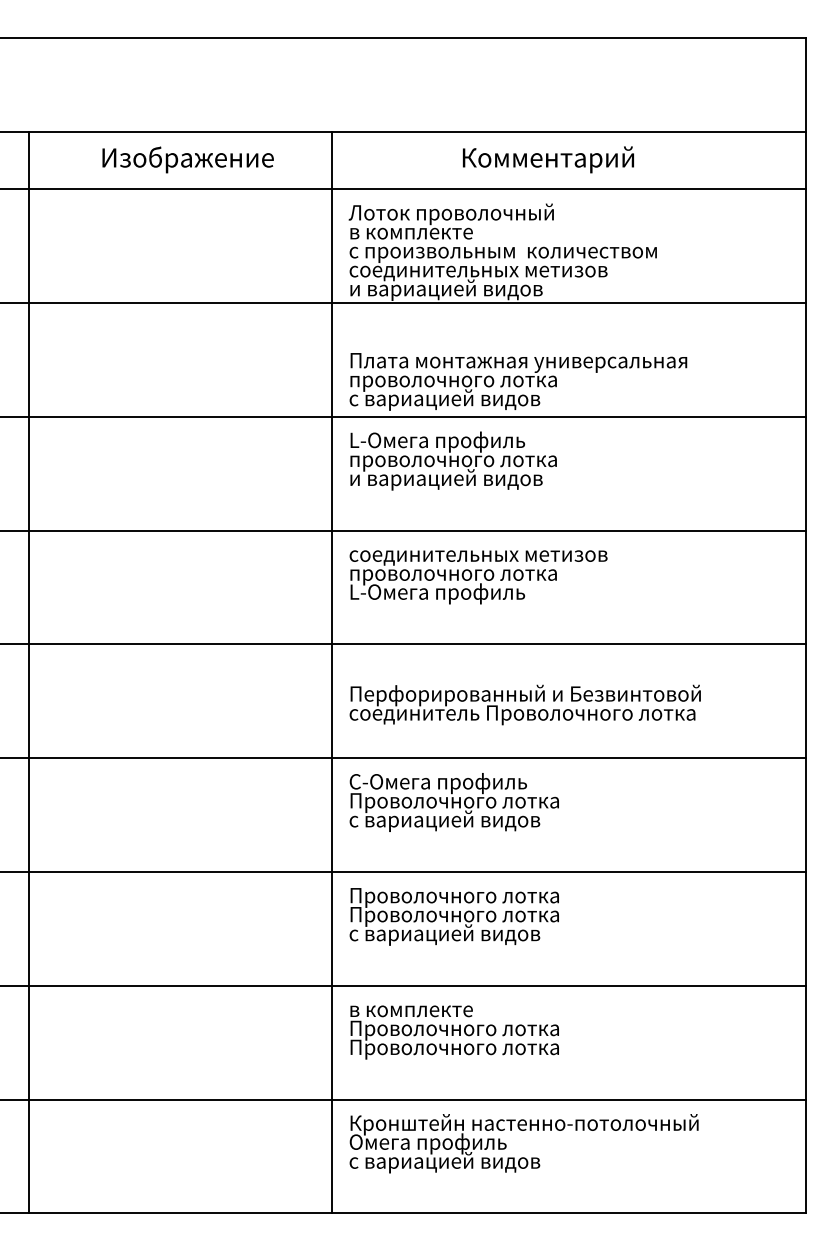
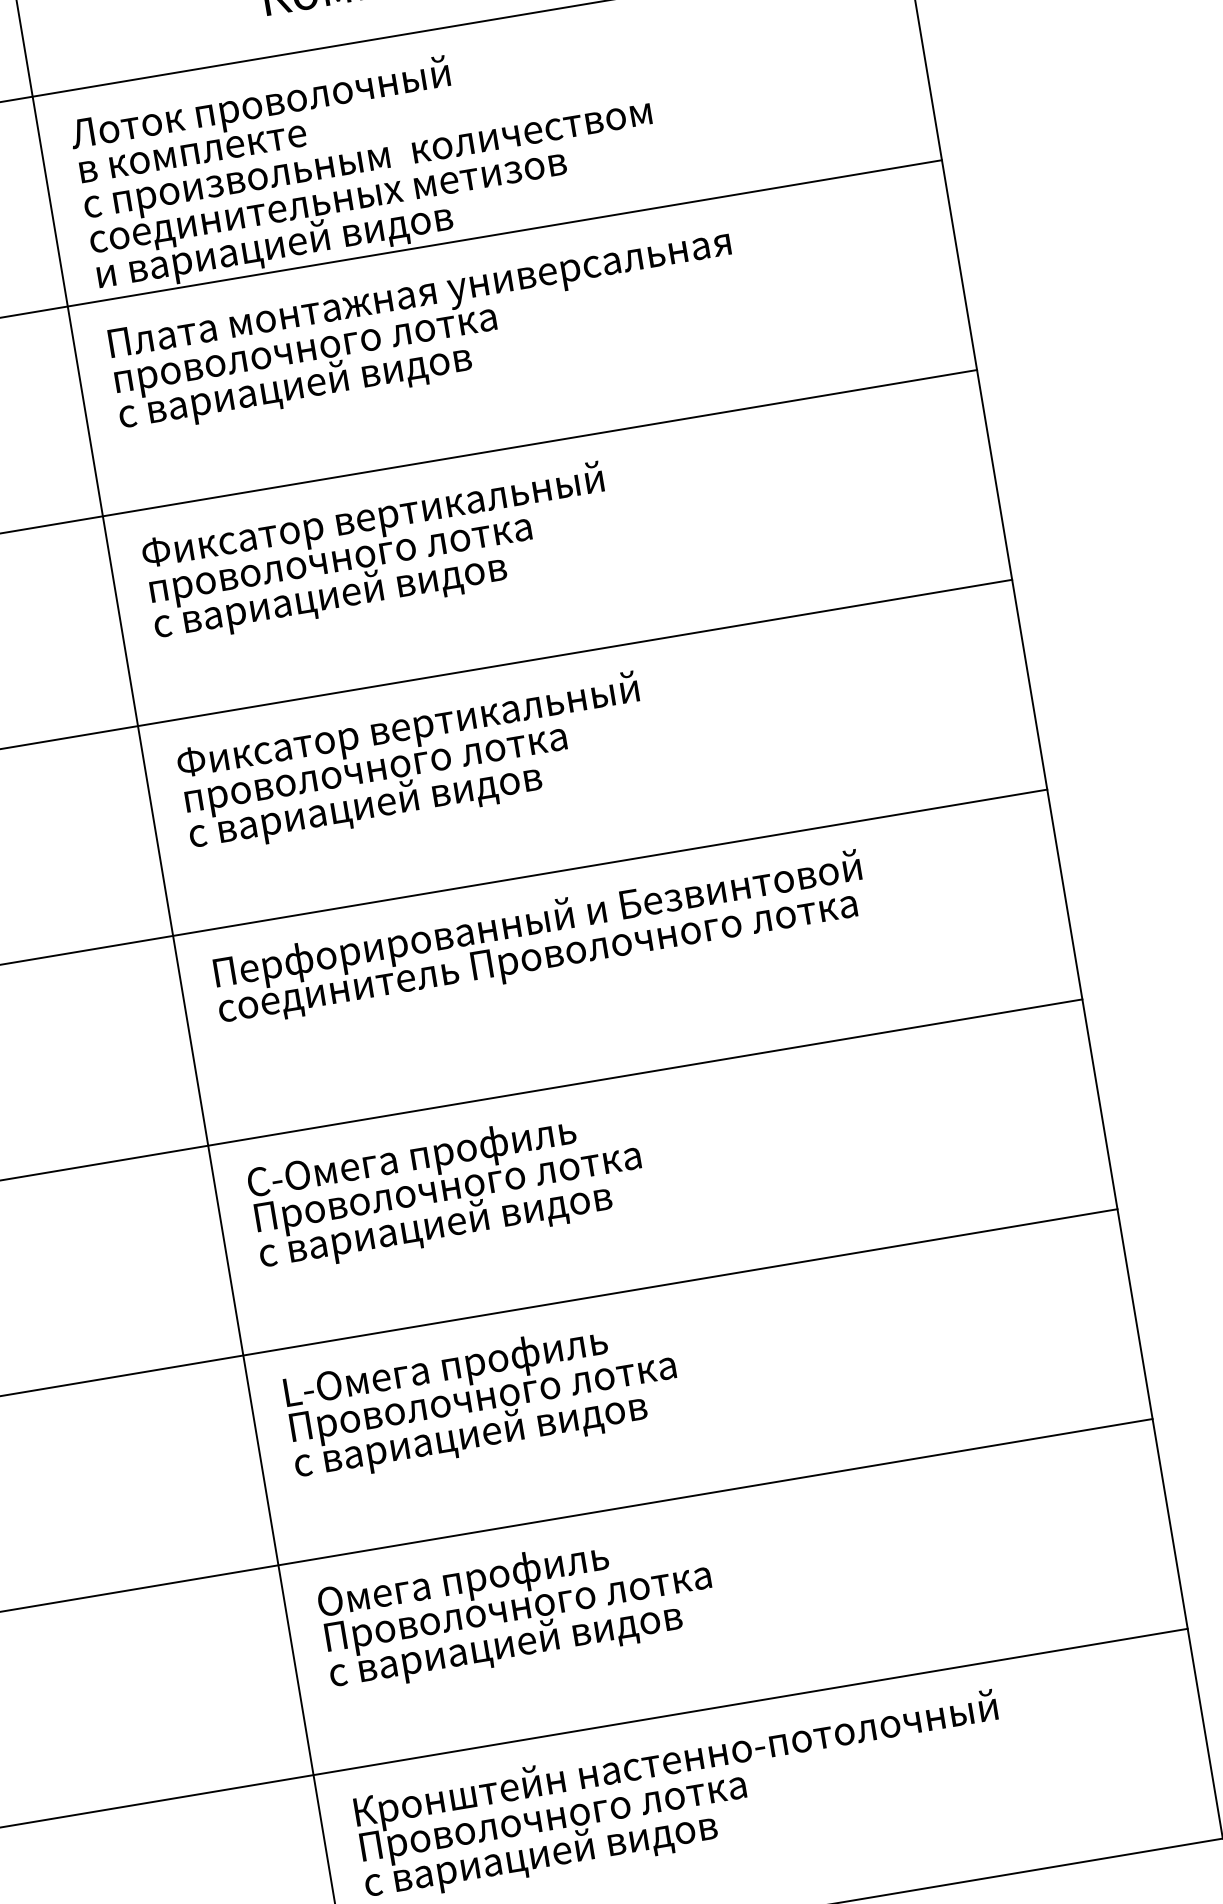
text: (518, 381) -> (425, 330), moved
text: (474, 441) -> (373, 517), L-Омега профиль -> Фиксатор вертикальный
text: (445, 479) -> (331, 596), и вариацией видов -> с вариацией видов
text: (478, 555) -> (415, 726), соединительных метизов -> Фиксатор вертикальный
text: (444, 593) -> (364, 807), L-Омега профиль -> с вариацией видов
text: (524, 704) -> (538, 939), moved
text: (455, 896) -> (478, 1362), Проволочного лотка -> L-Омега профиль
text: (427, 1010) -> (462, 1581), в комплекте -> Омега профиль
text: (453, 1048) -> (521, 1643), Проволочного лотка -> с вариацией видов
text: (453, 1143) -> (551, 1818), Омега профиль -> Проволочного лотка

